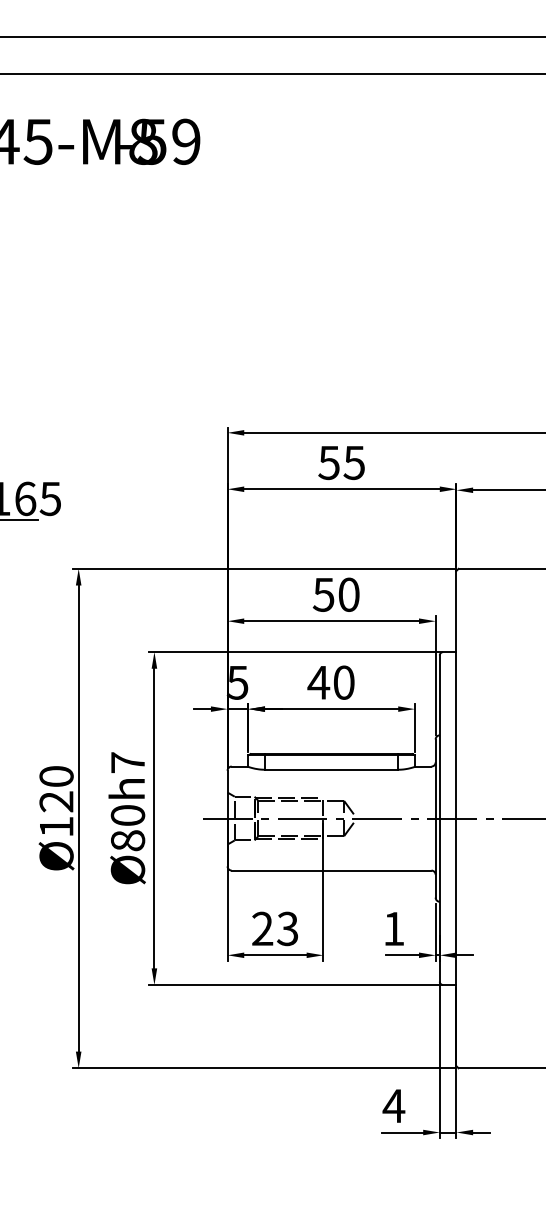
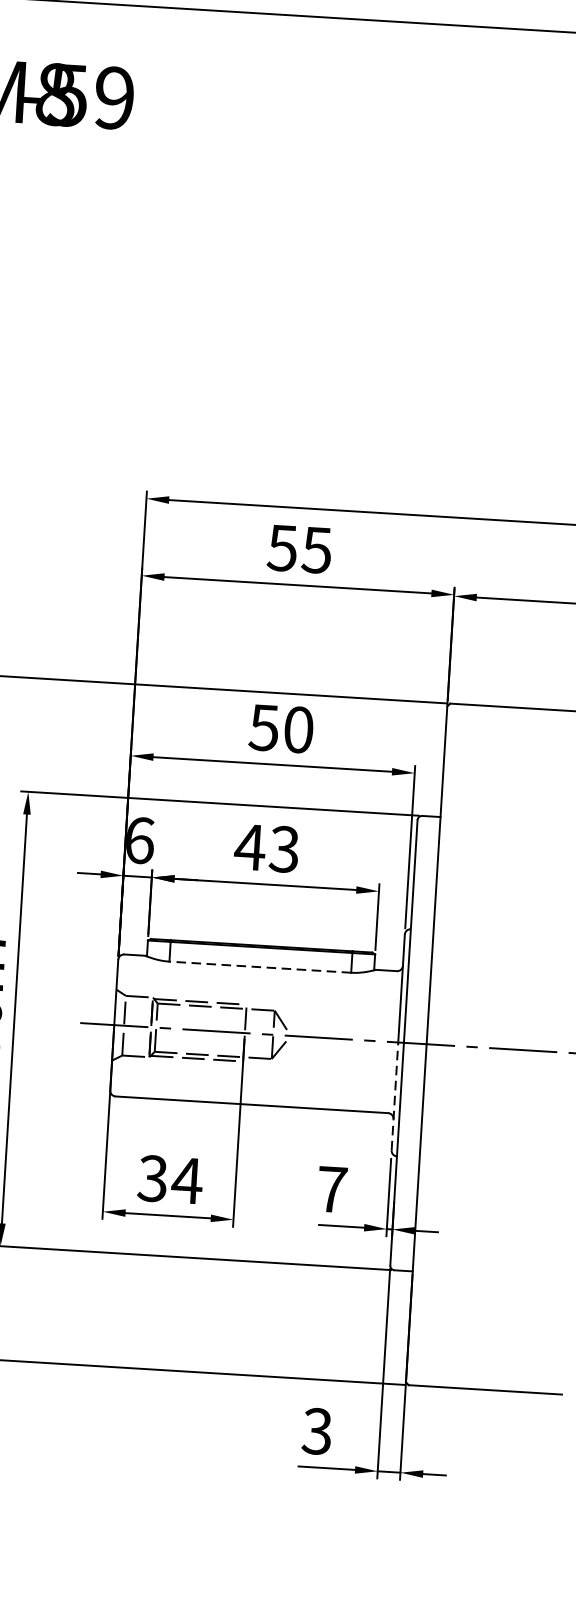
text: (237, 682) -> (139, 840), 5 -> 6
text: (343, 682) -> (283, 849), 40 -> 43
line: (331, 769) -> (260, 966), solid -> dashed
line: (435, 858) -> (394, 1096), solid -> dashed
text: (275, 928) -> (170, 1179), 23 -> 34
text: (393, 928) -> (331, 1189), 1 -> 7
text: (393, 1106) -> (316, 1431), 4 -> 3

